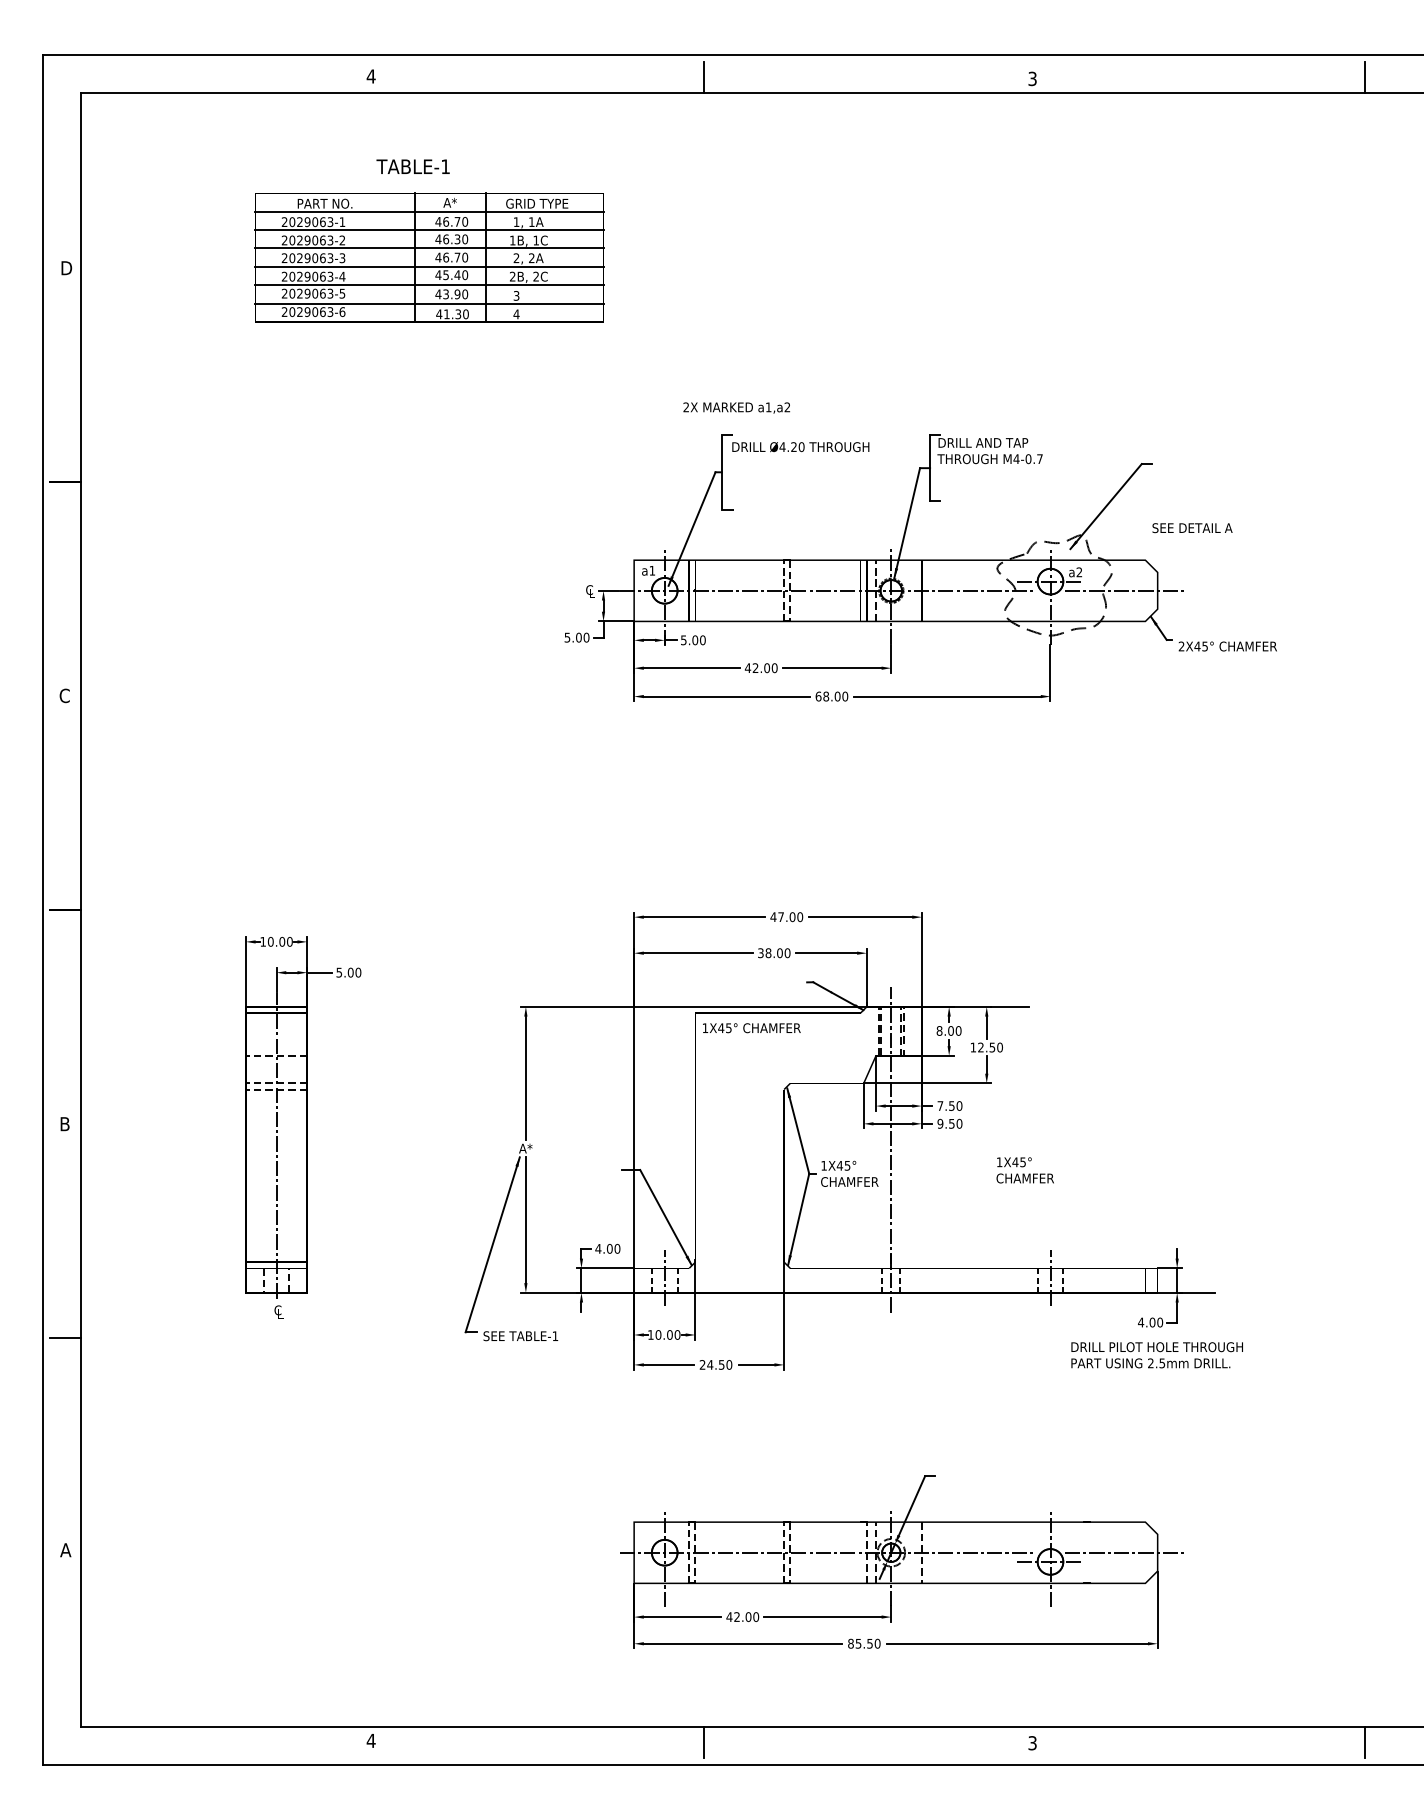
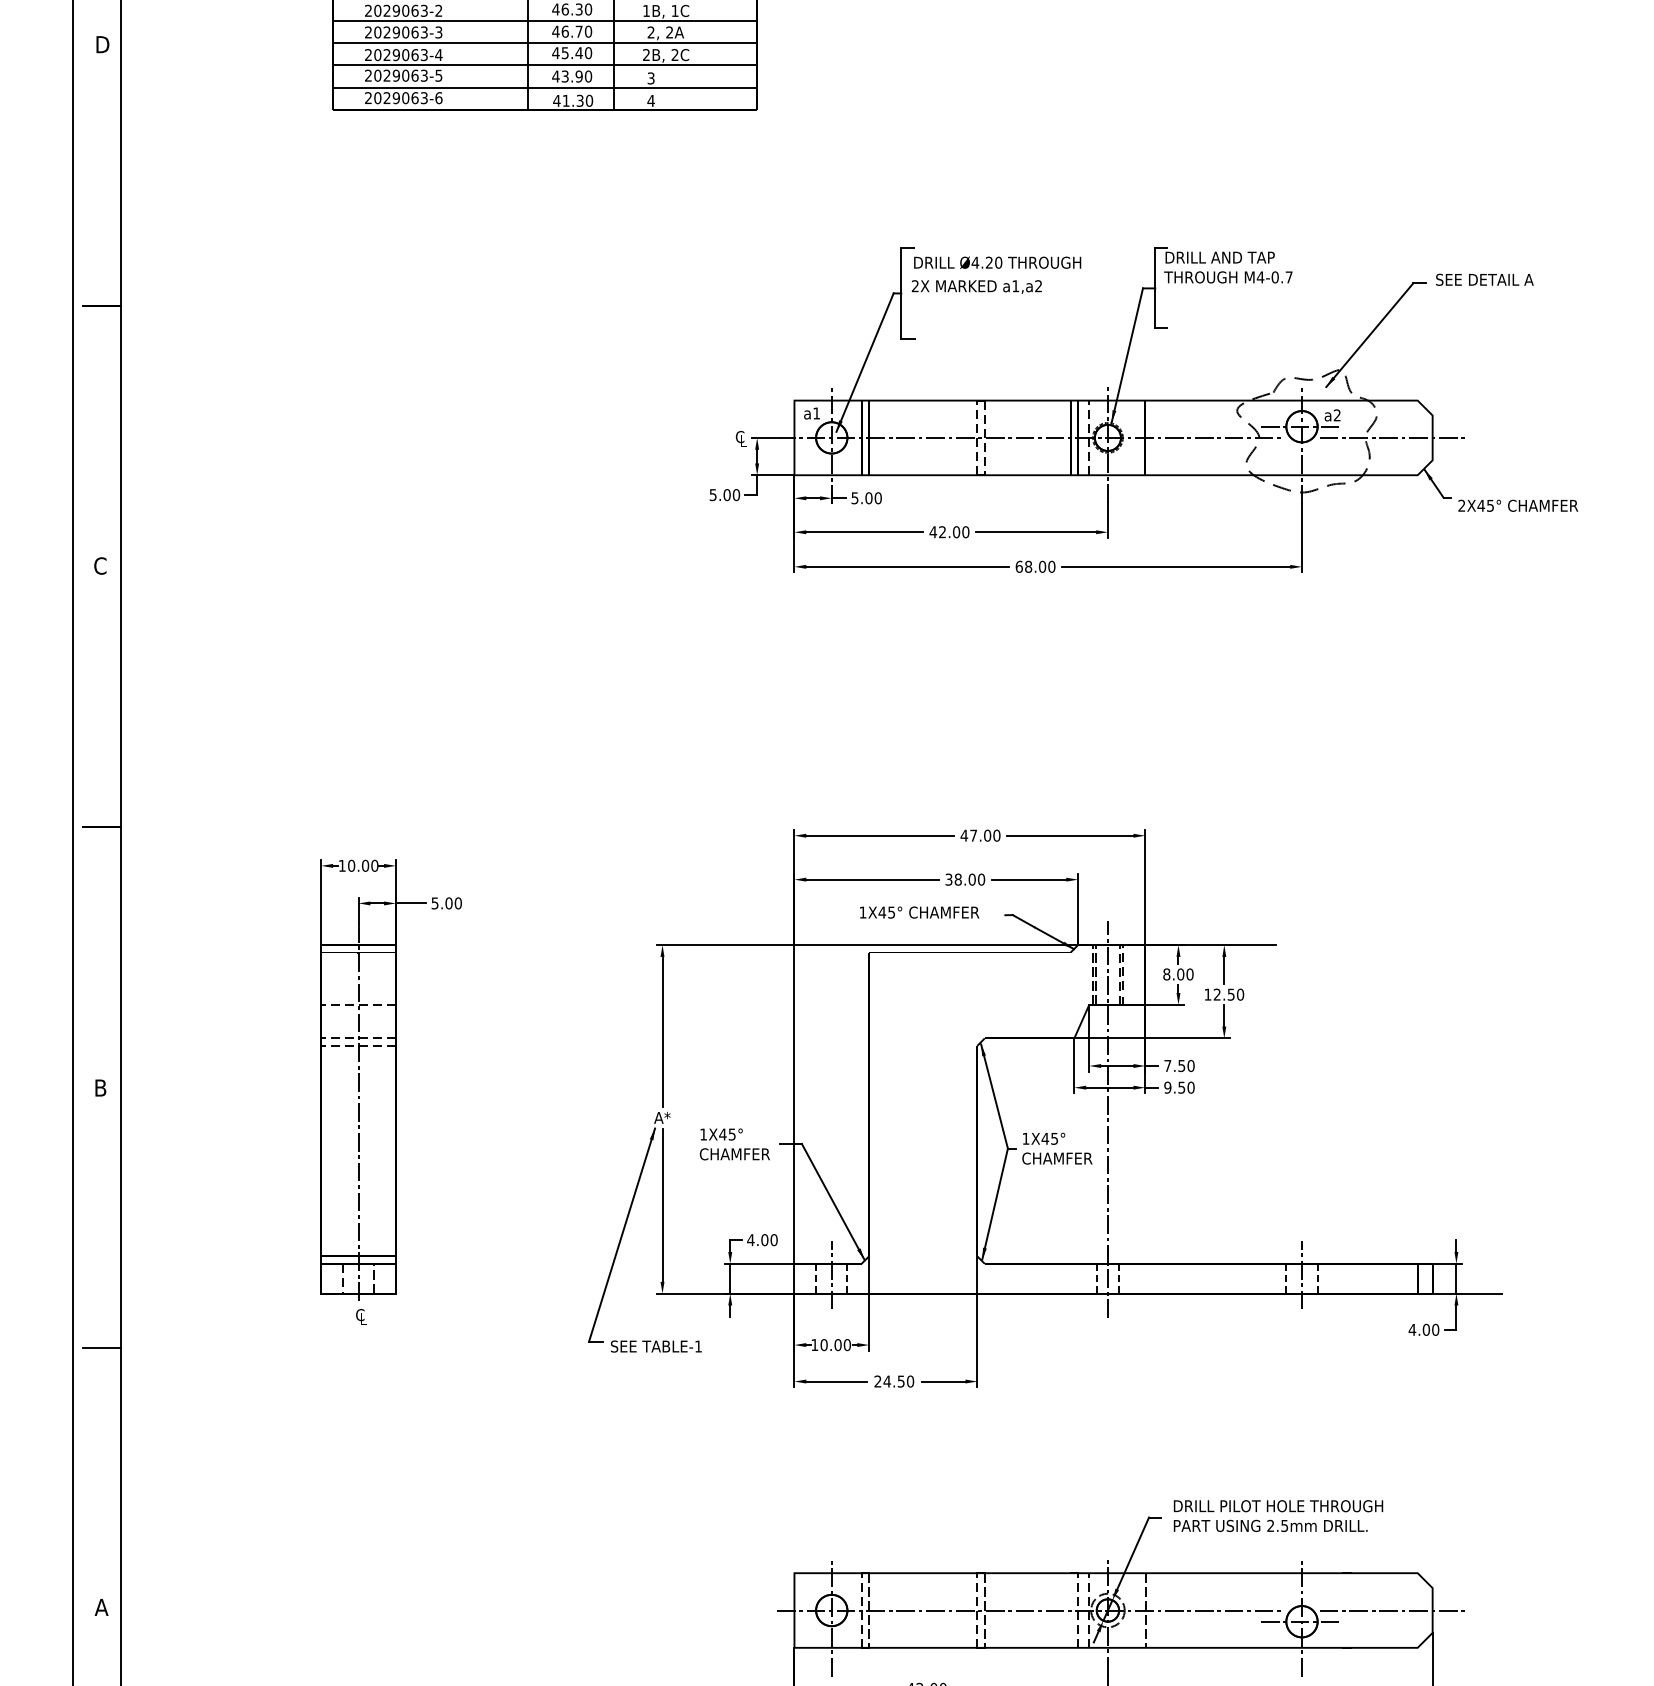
text: (736, 407) -> (976, 286), moved
text: (1192, 528) -> (1484, 280), moved
text: (751, 1028) -> (919, 912), moved
text: (1024, 1170) -> (733, 1144), moved
text: (1156, 1355) -> (1277, 1516), moved

